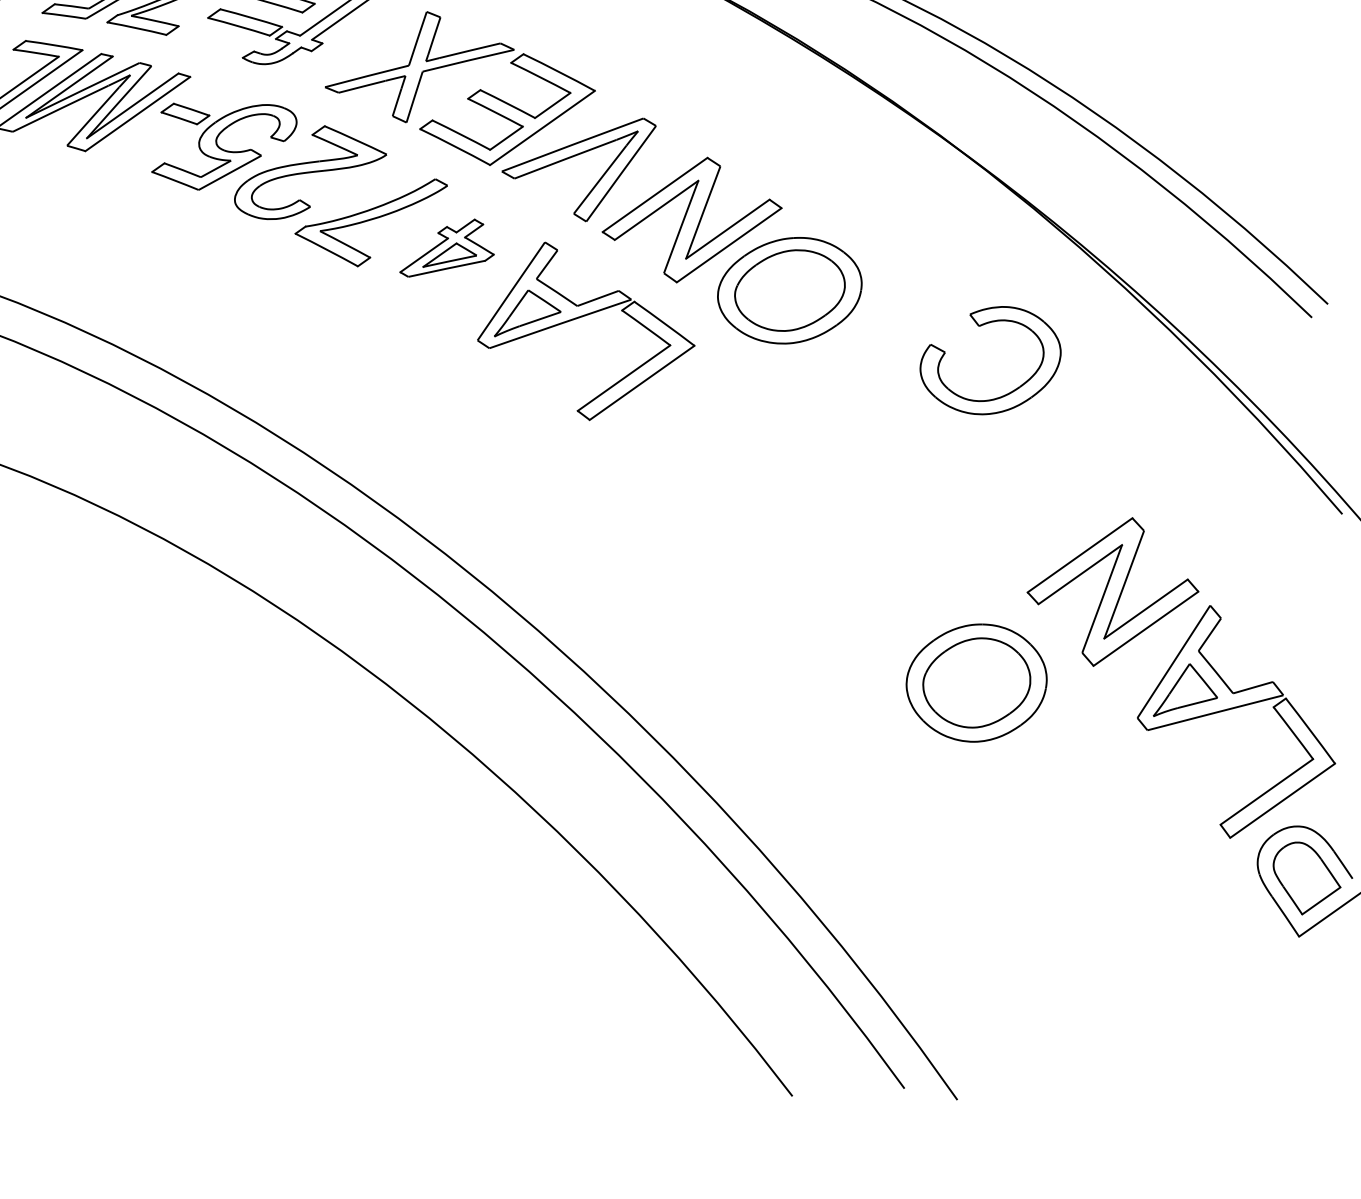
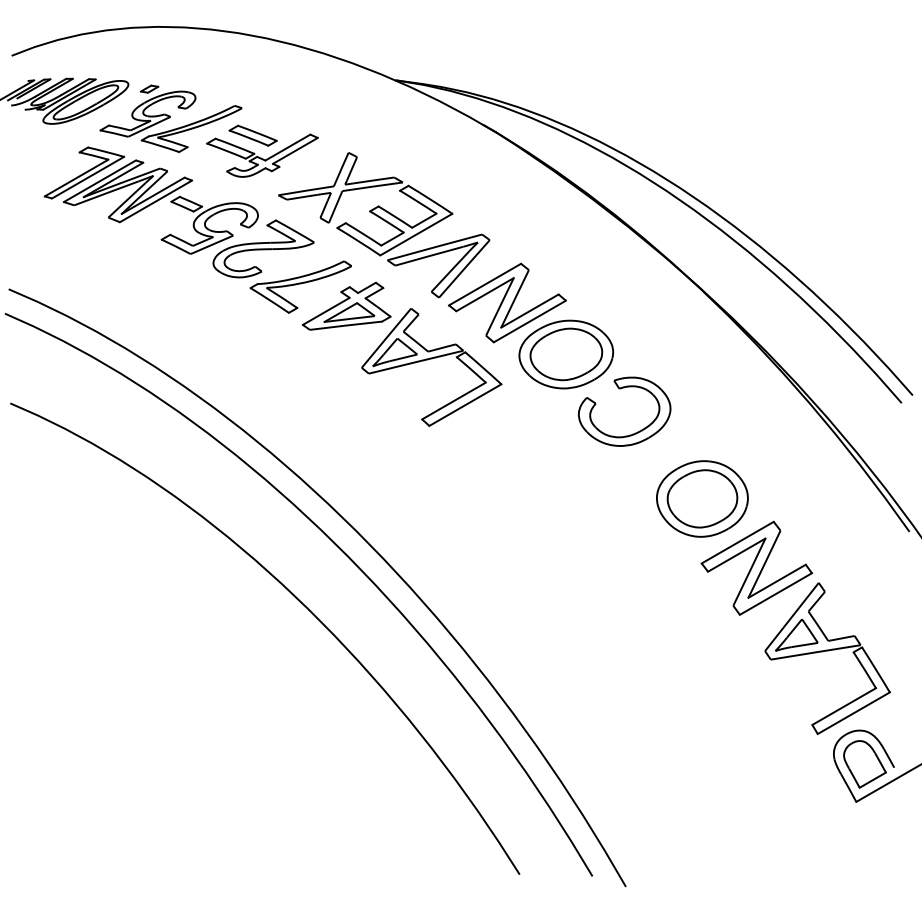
part: (445, 246) -> (346, 305), size x1.43
part: (981, 327) -> (620, 389), moved
part: (976, 682) -> (702, 498), moved

